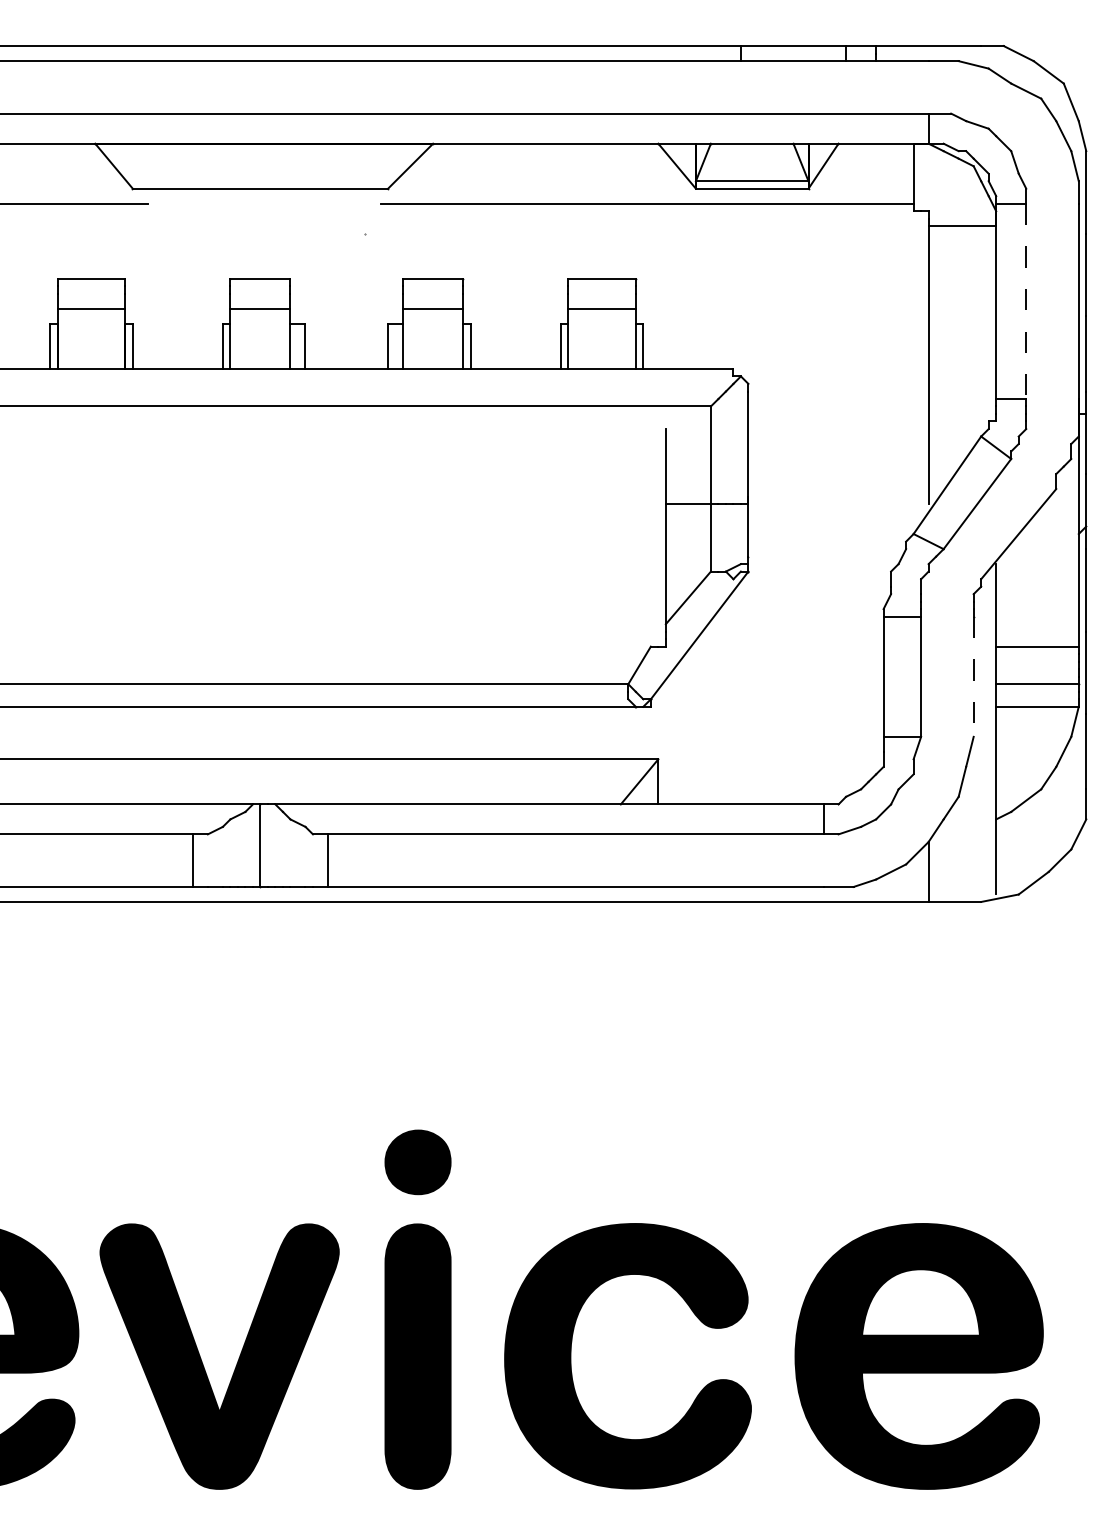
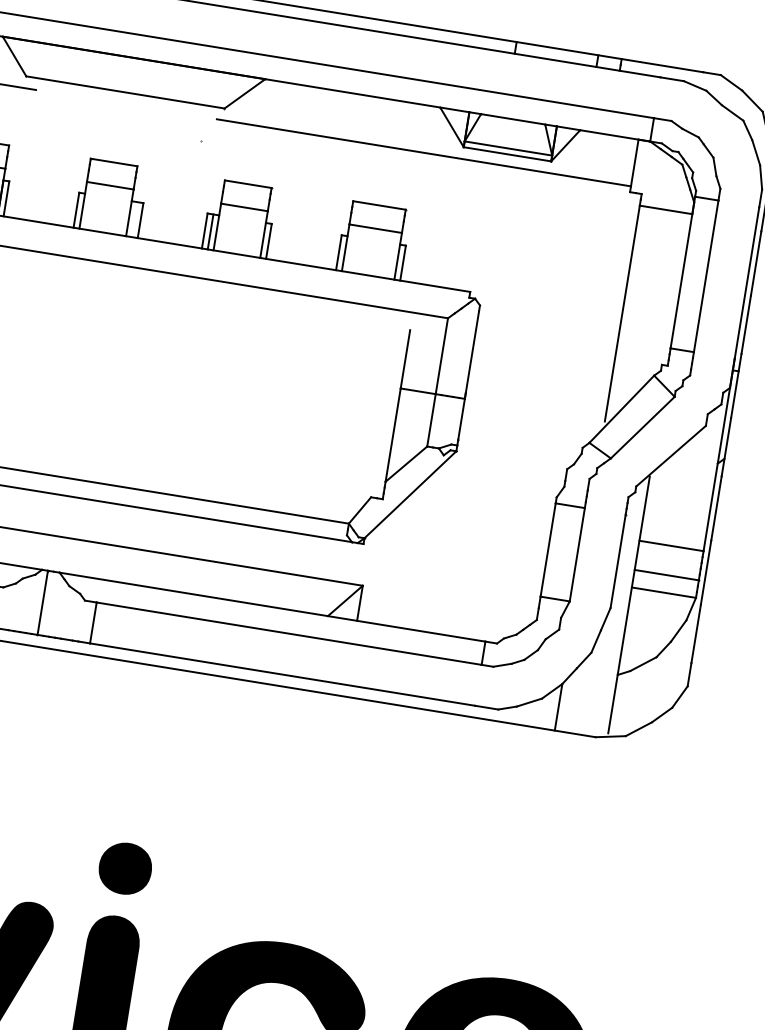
line: (1026, 301) -> (706, 276), dashed -> solid
line: (395, 345) -> (210, 231), added
line: (973, 677) -> (617, 561), dashed -> solid

